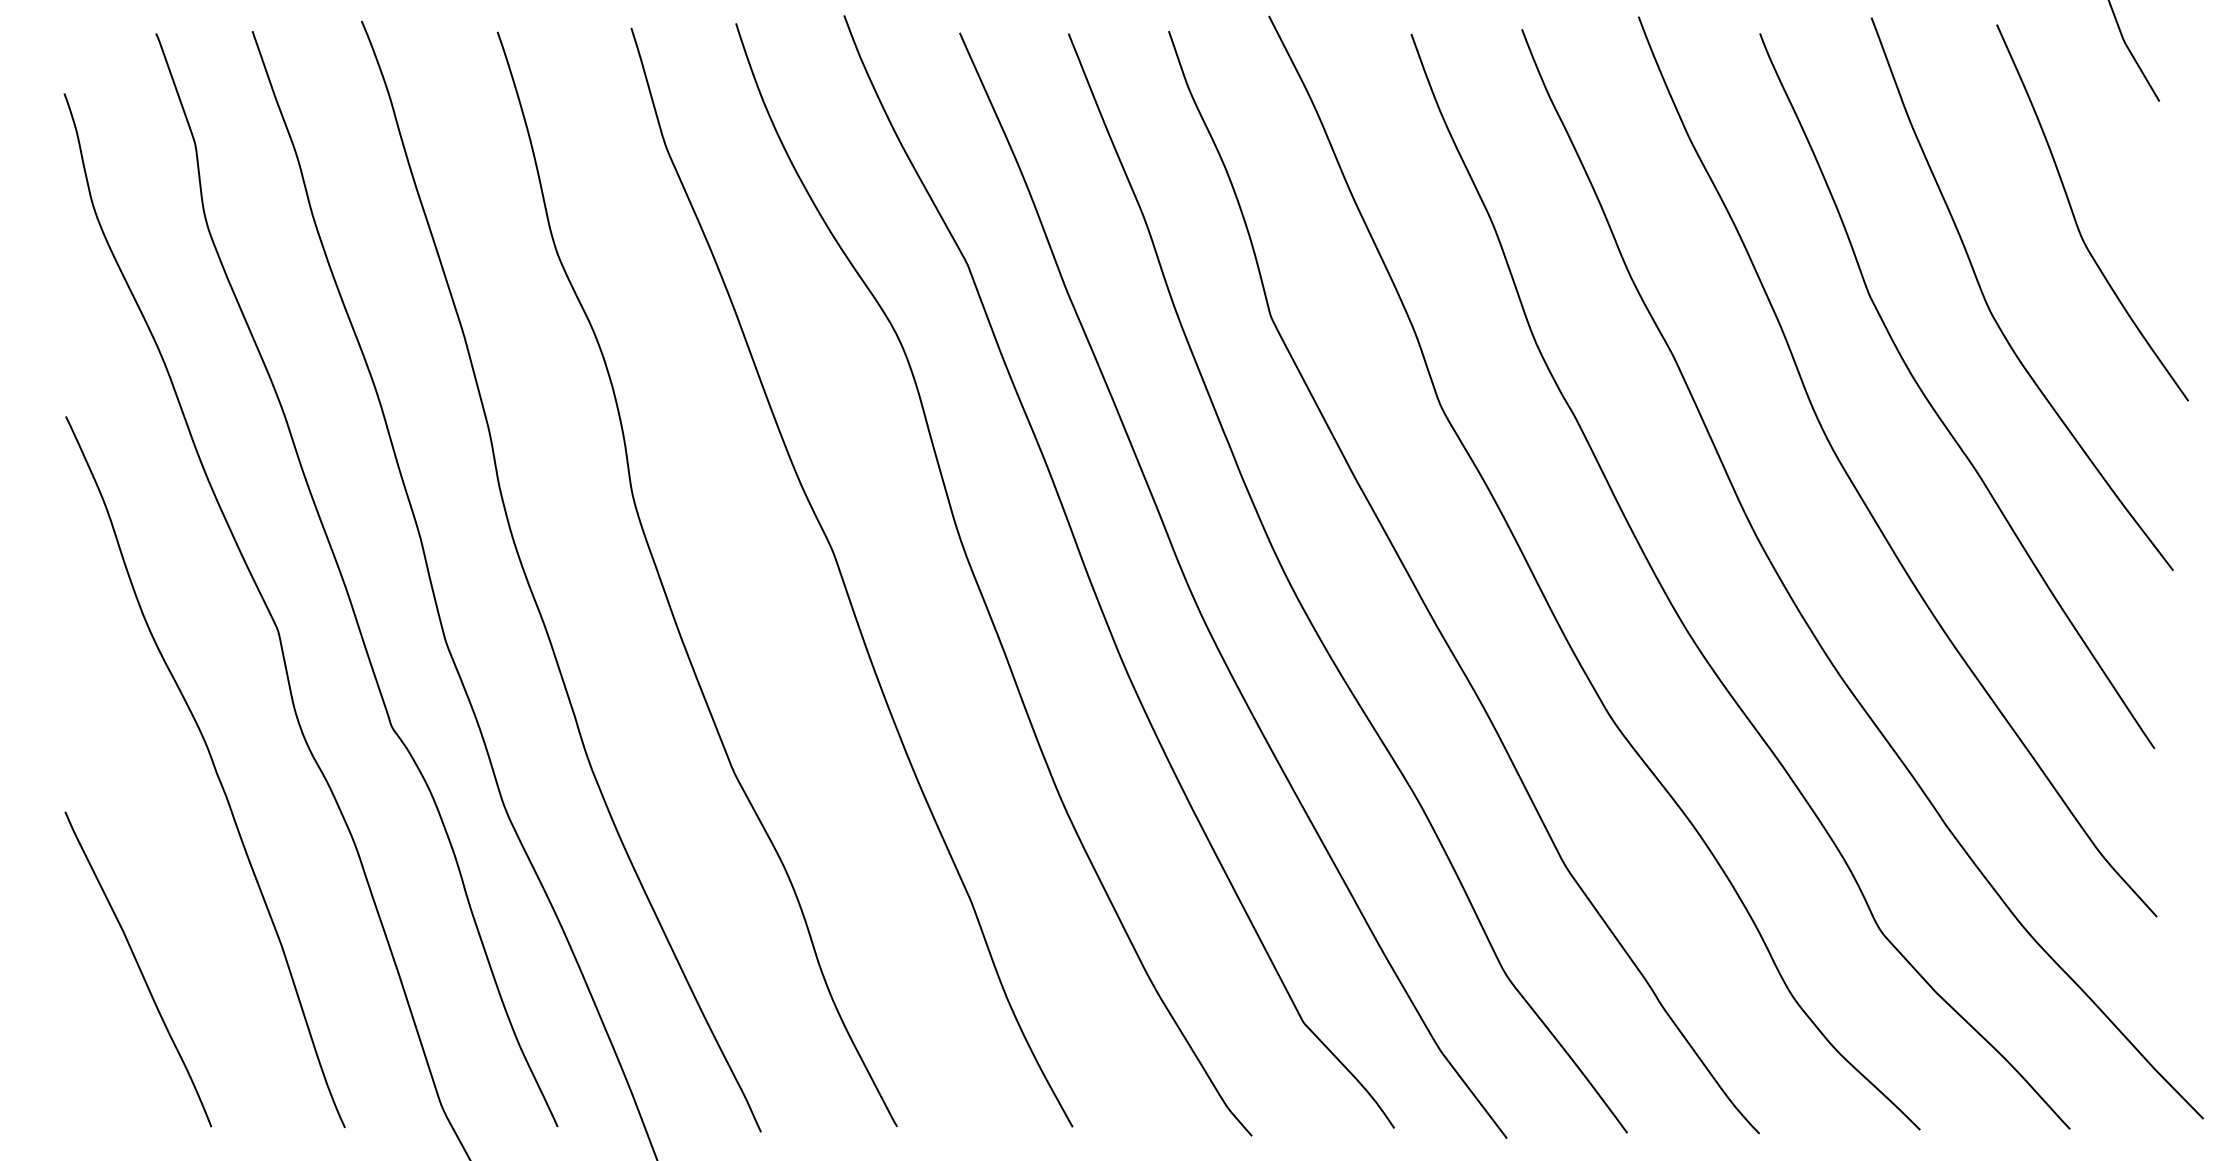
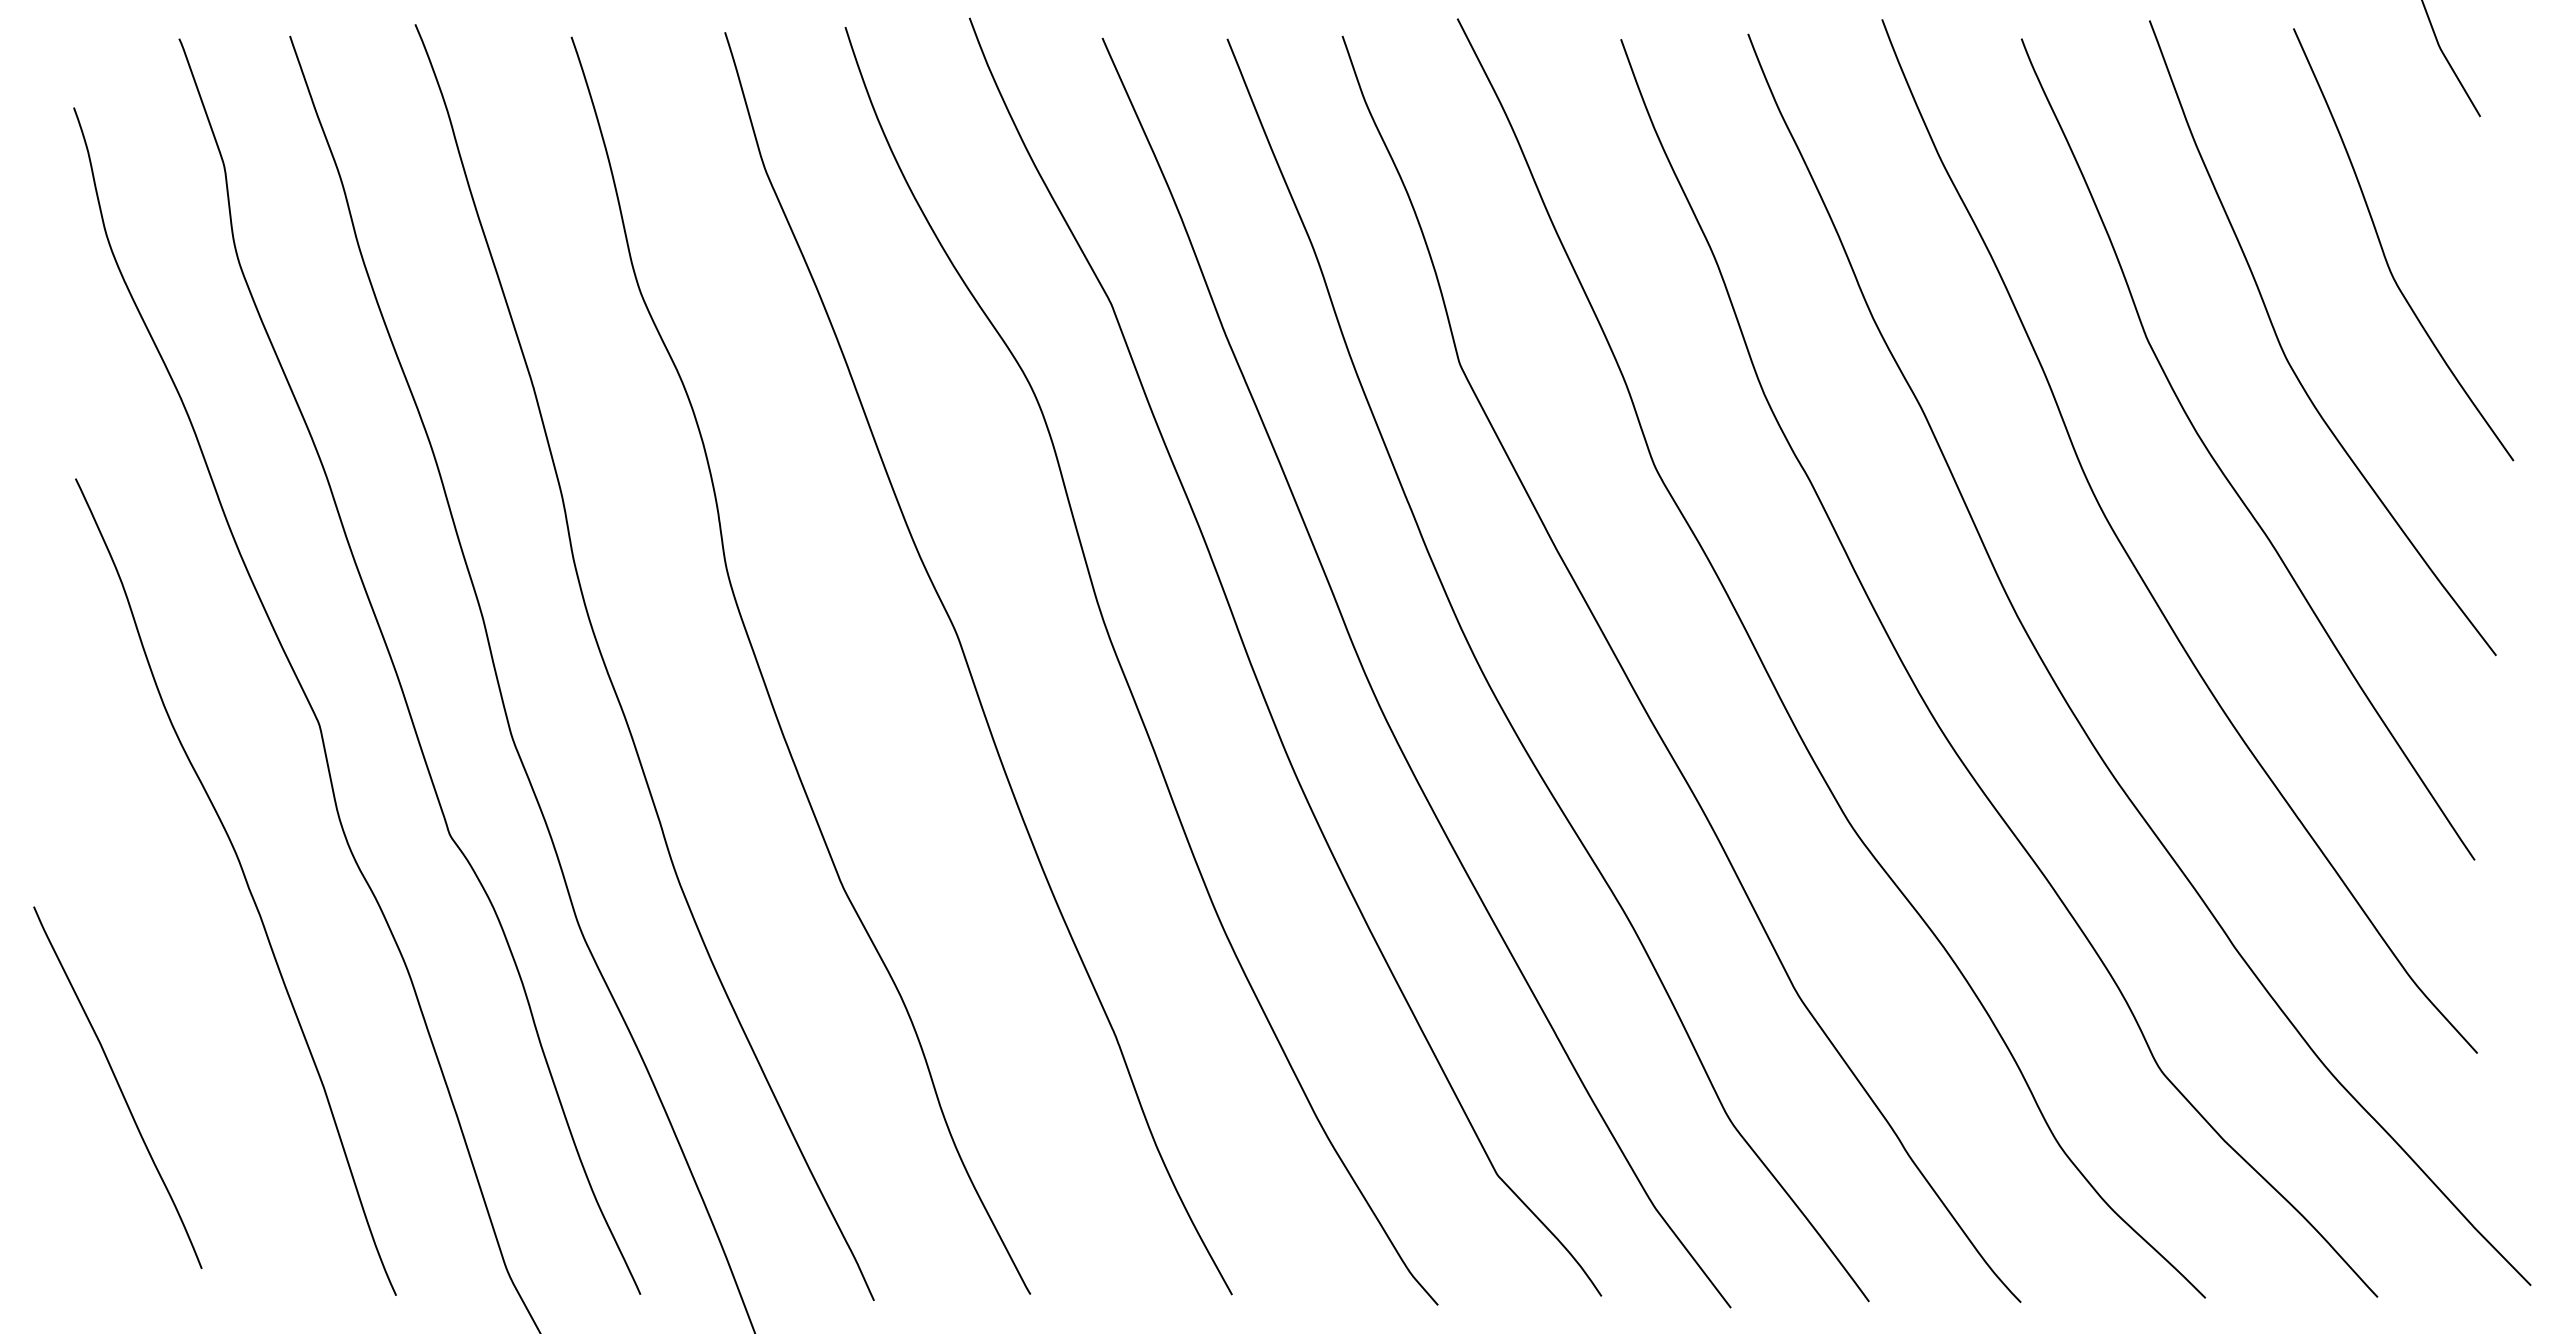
curve: (138, 969) -> (118, 1087), moved

